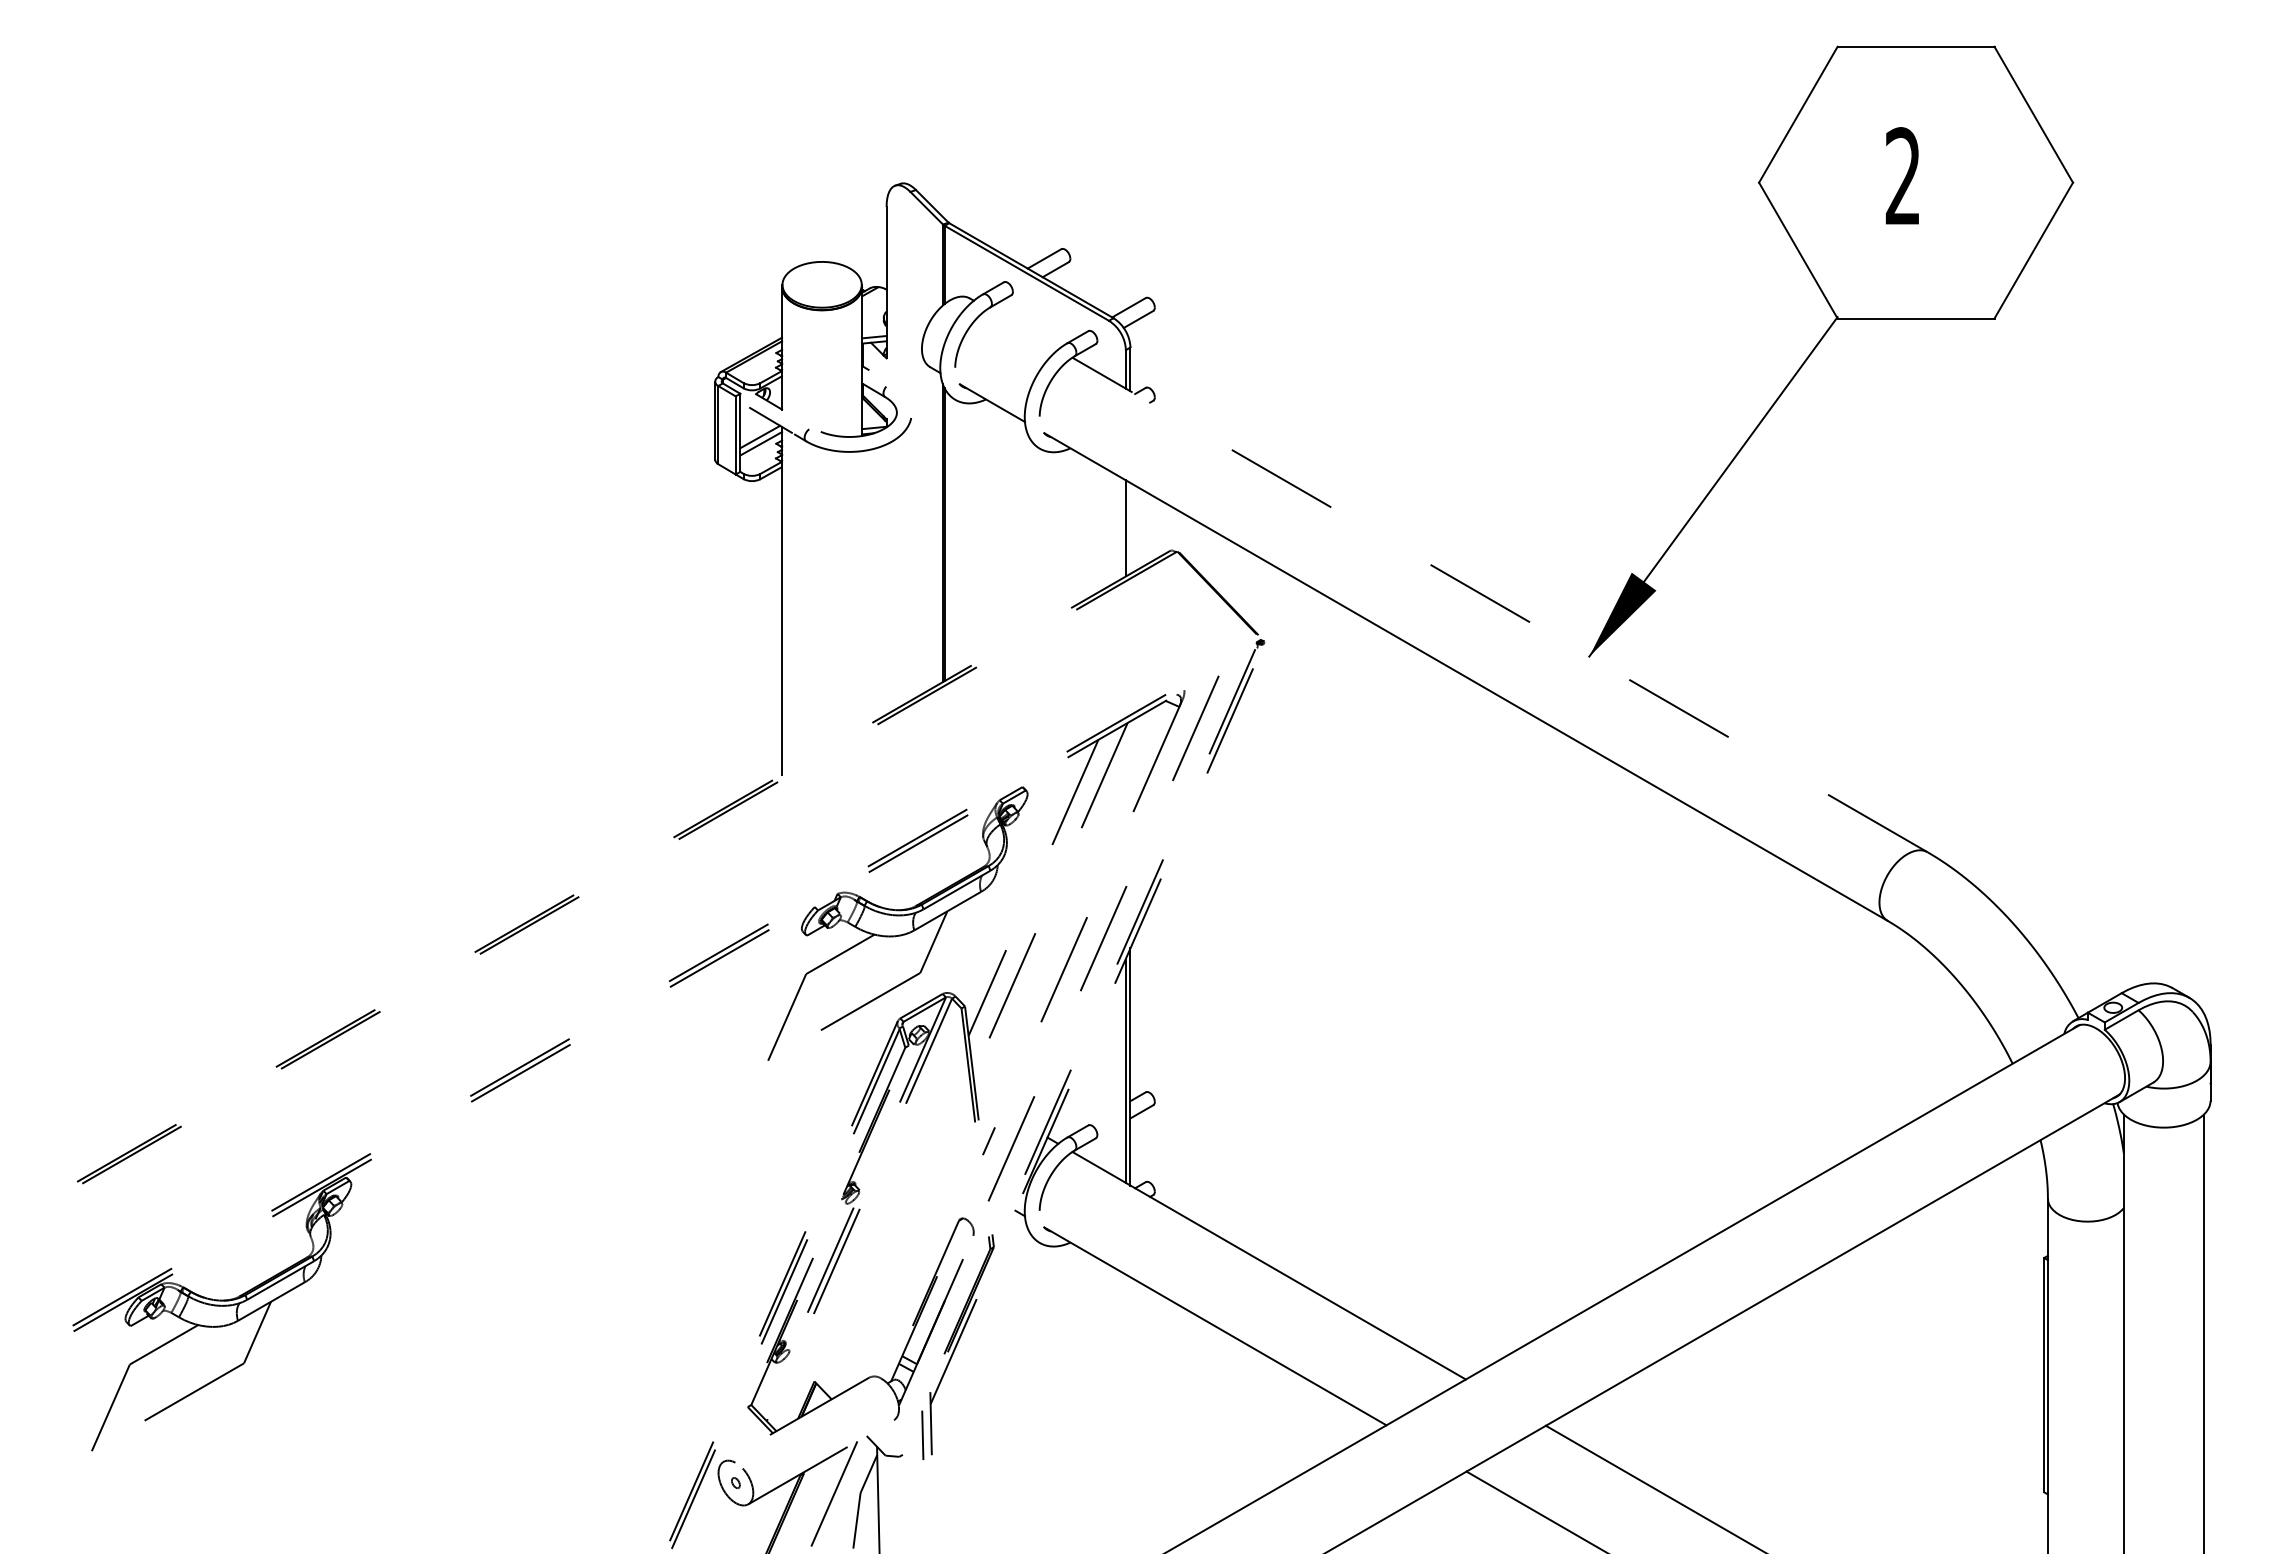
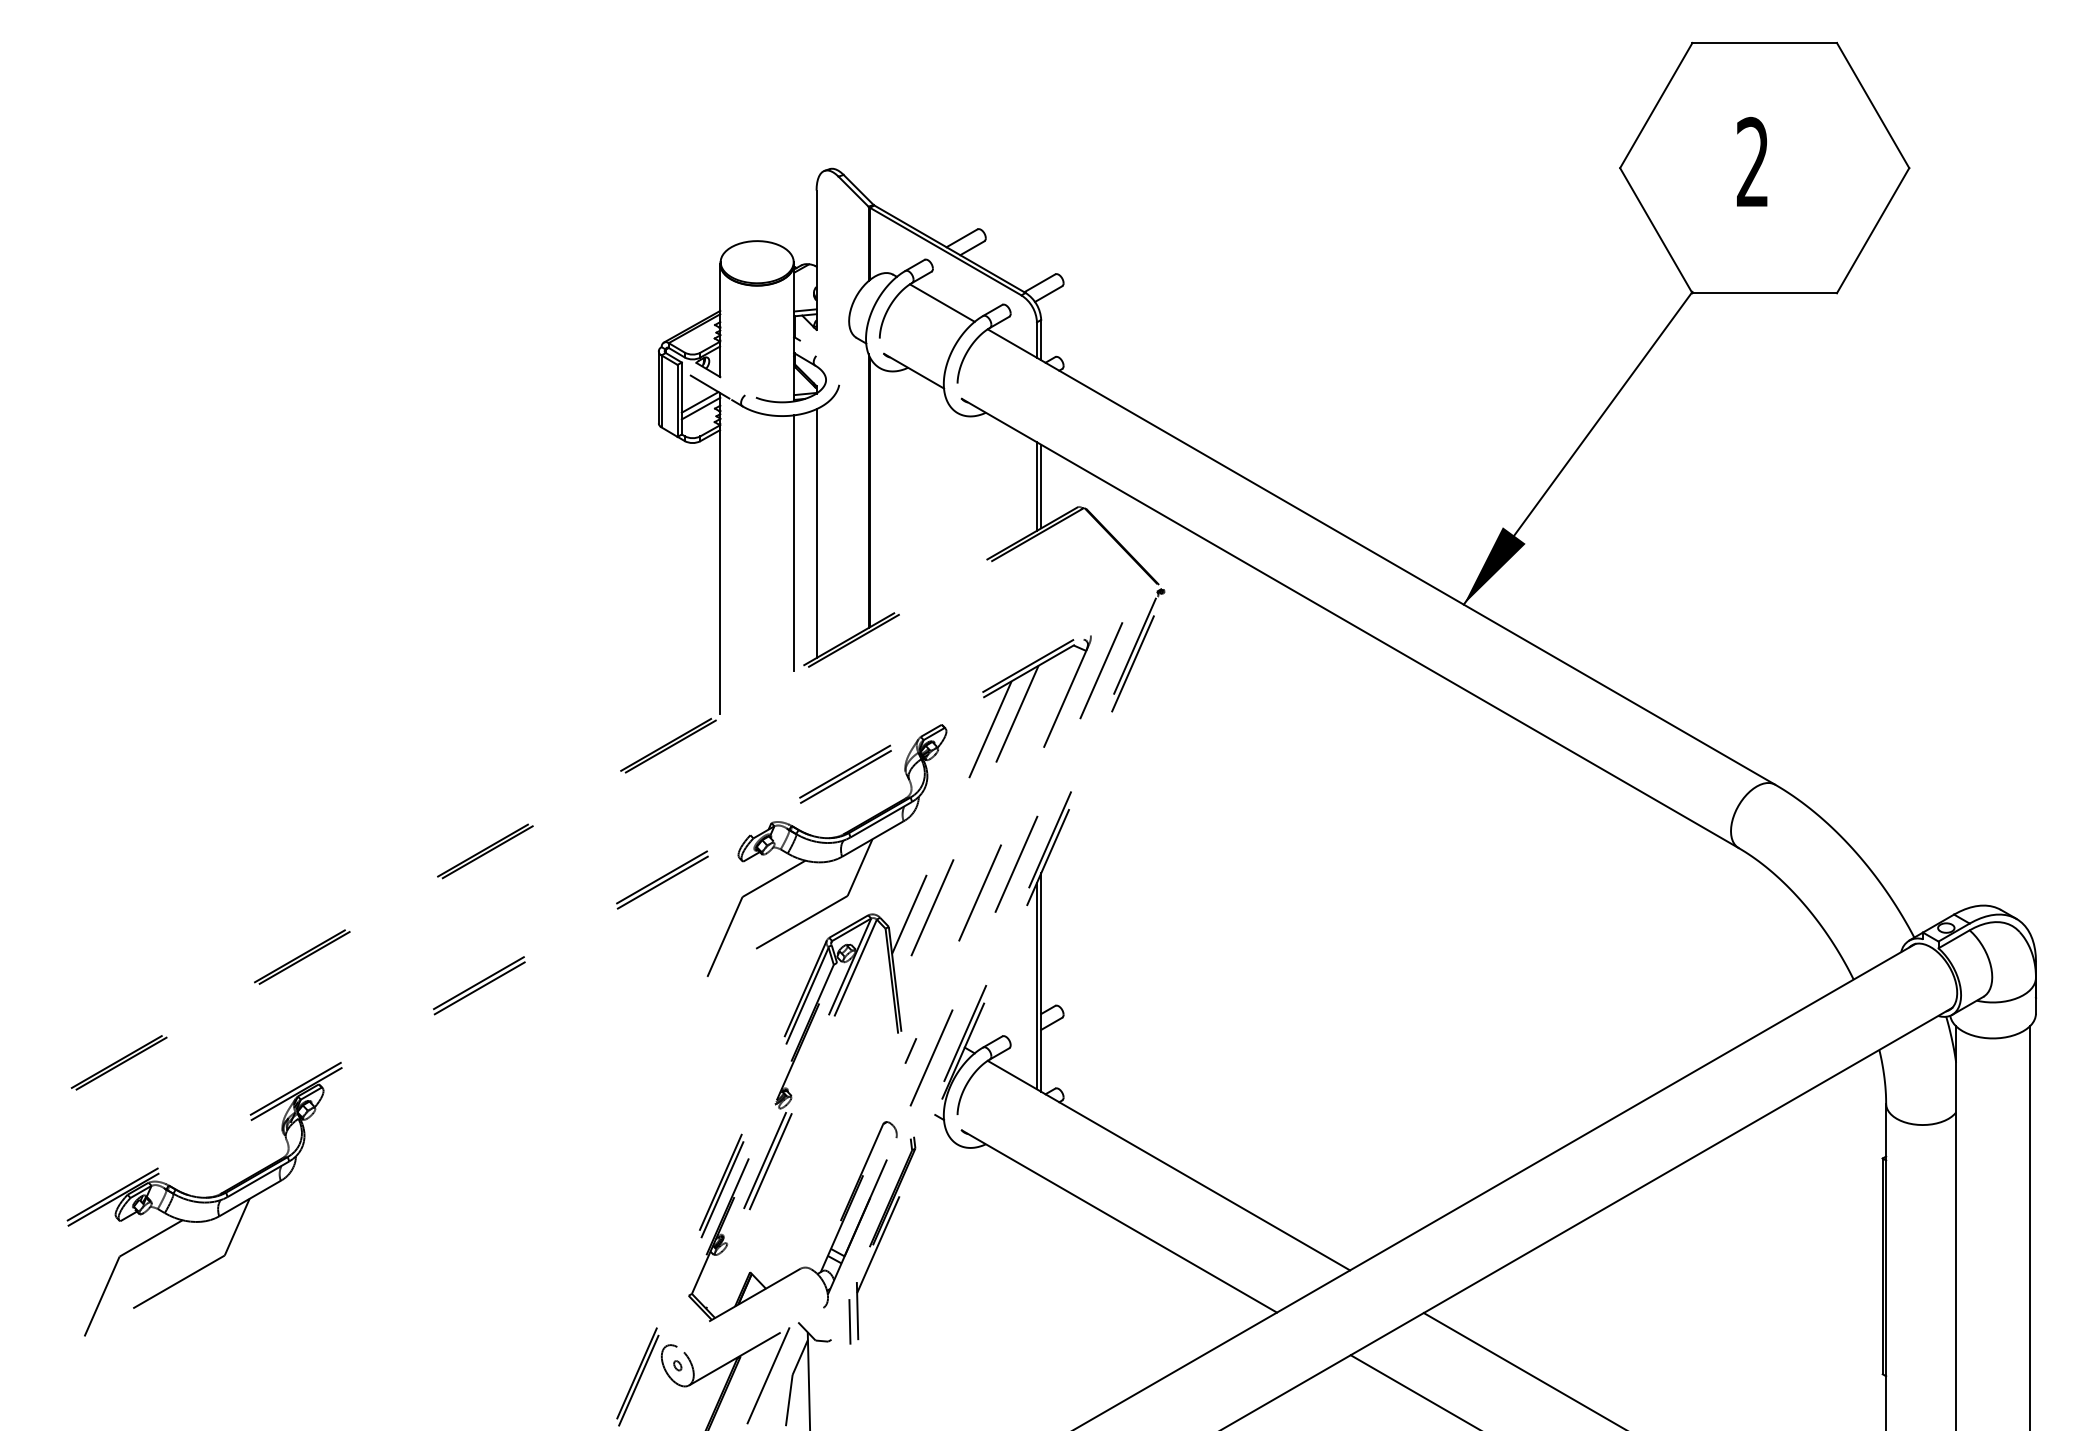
line: (1022, 328) -> (941, 302), added
line: (1130, 527) -> (1041, 485), added
line: (886, 579) -> (816, 533), added
line: (862, 589) -> (794, 542), added
line: (1499, 604) -> (1381, 556), dashed -> solid

